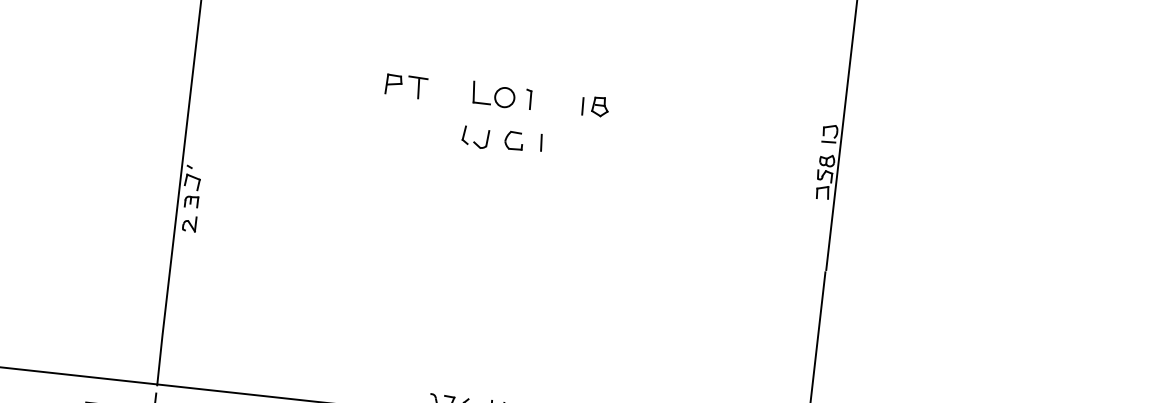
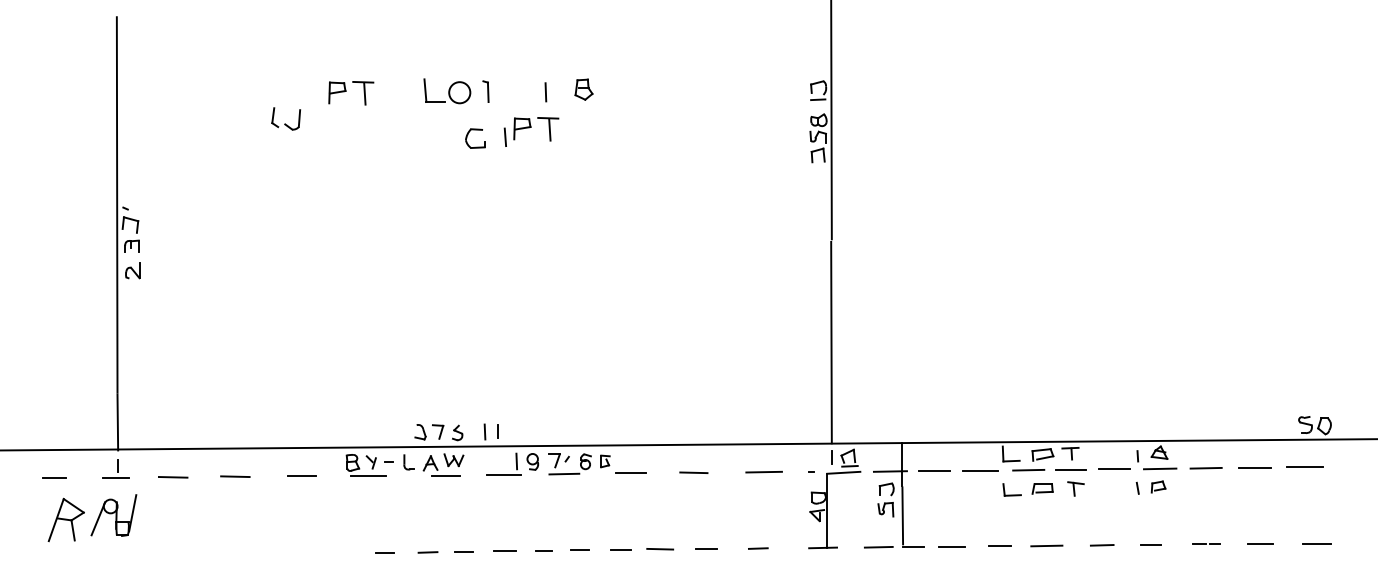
part: (599, 106) -> (583, 89), moved
part: (475, 137) -> (285, 118), moved
part: (570, 139) -> (536, 129), added

